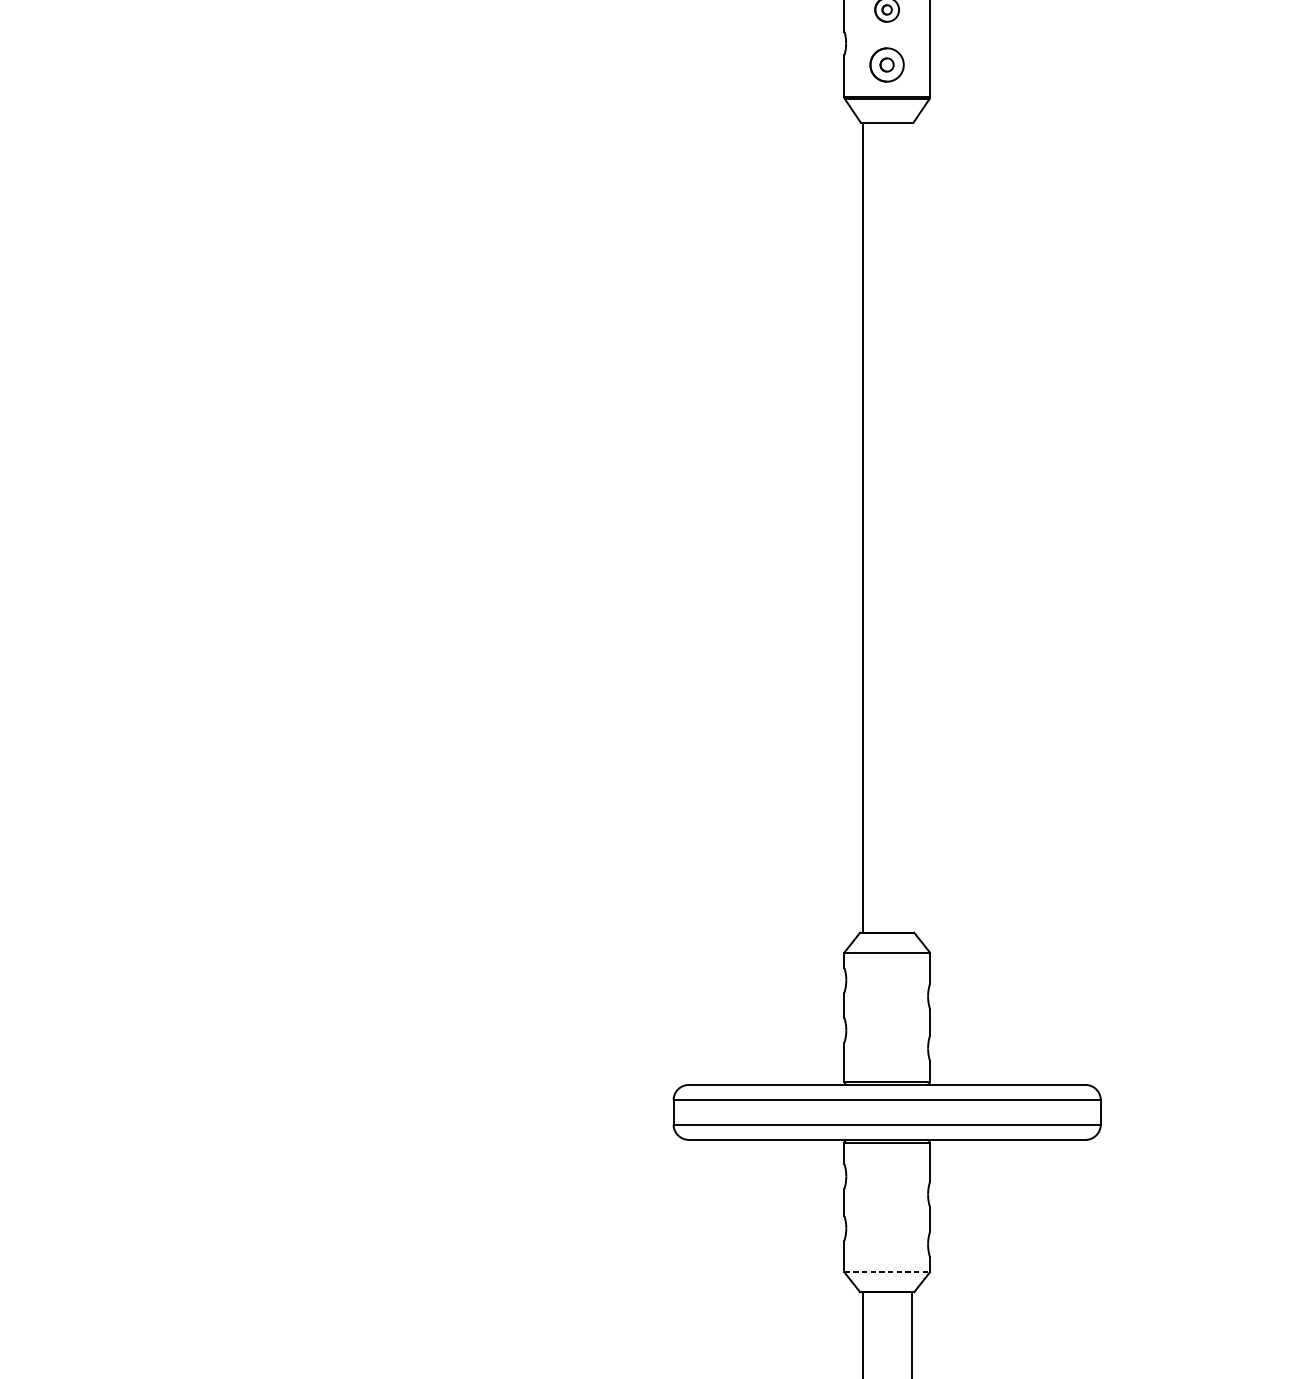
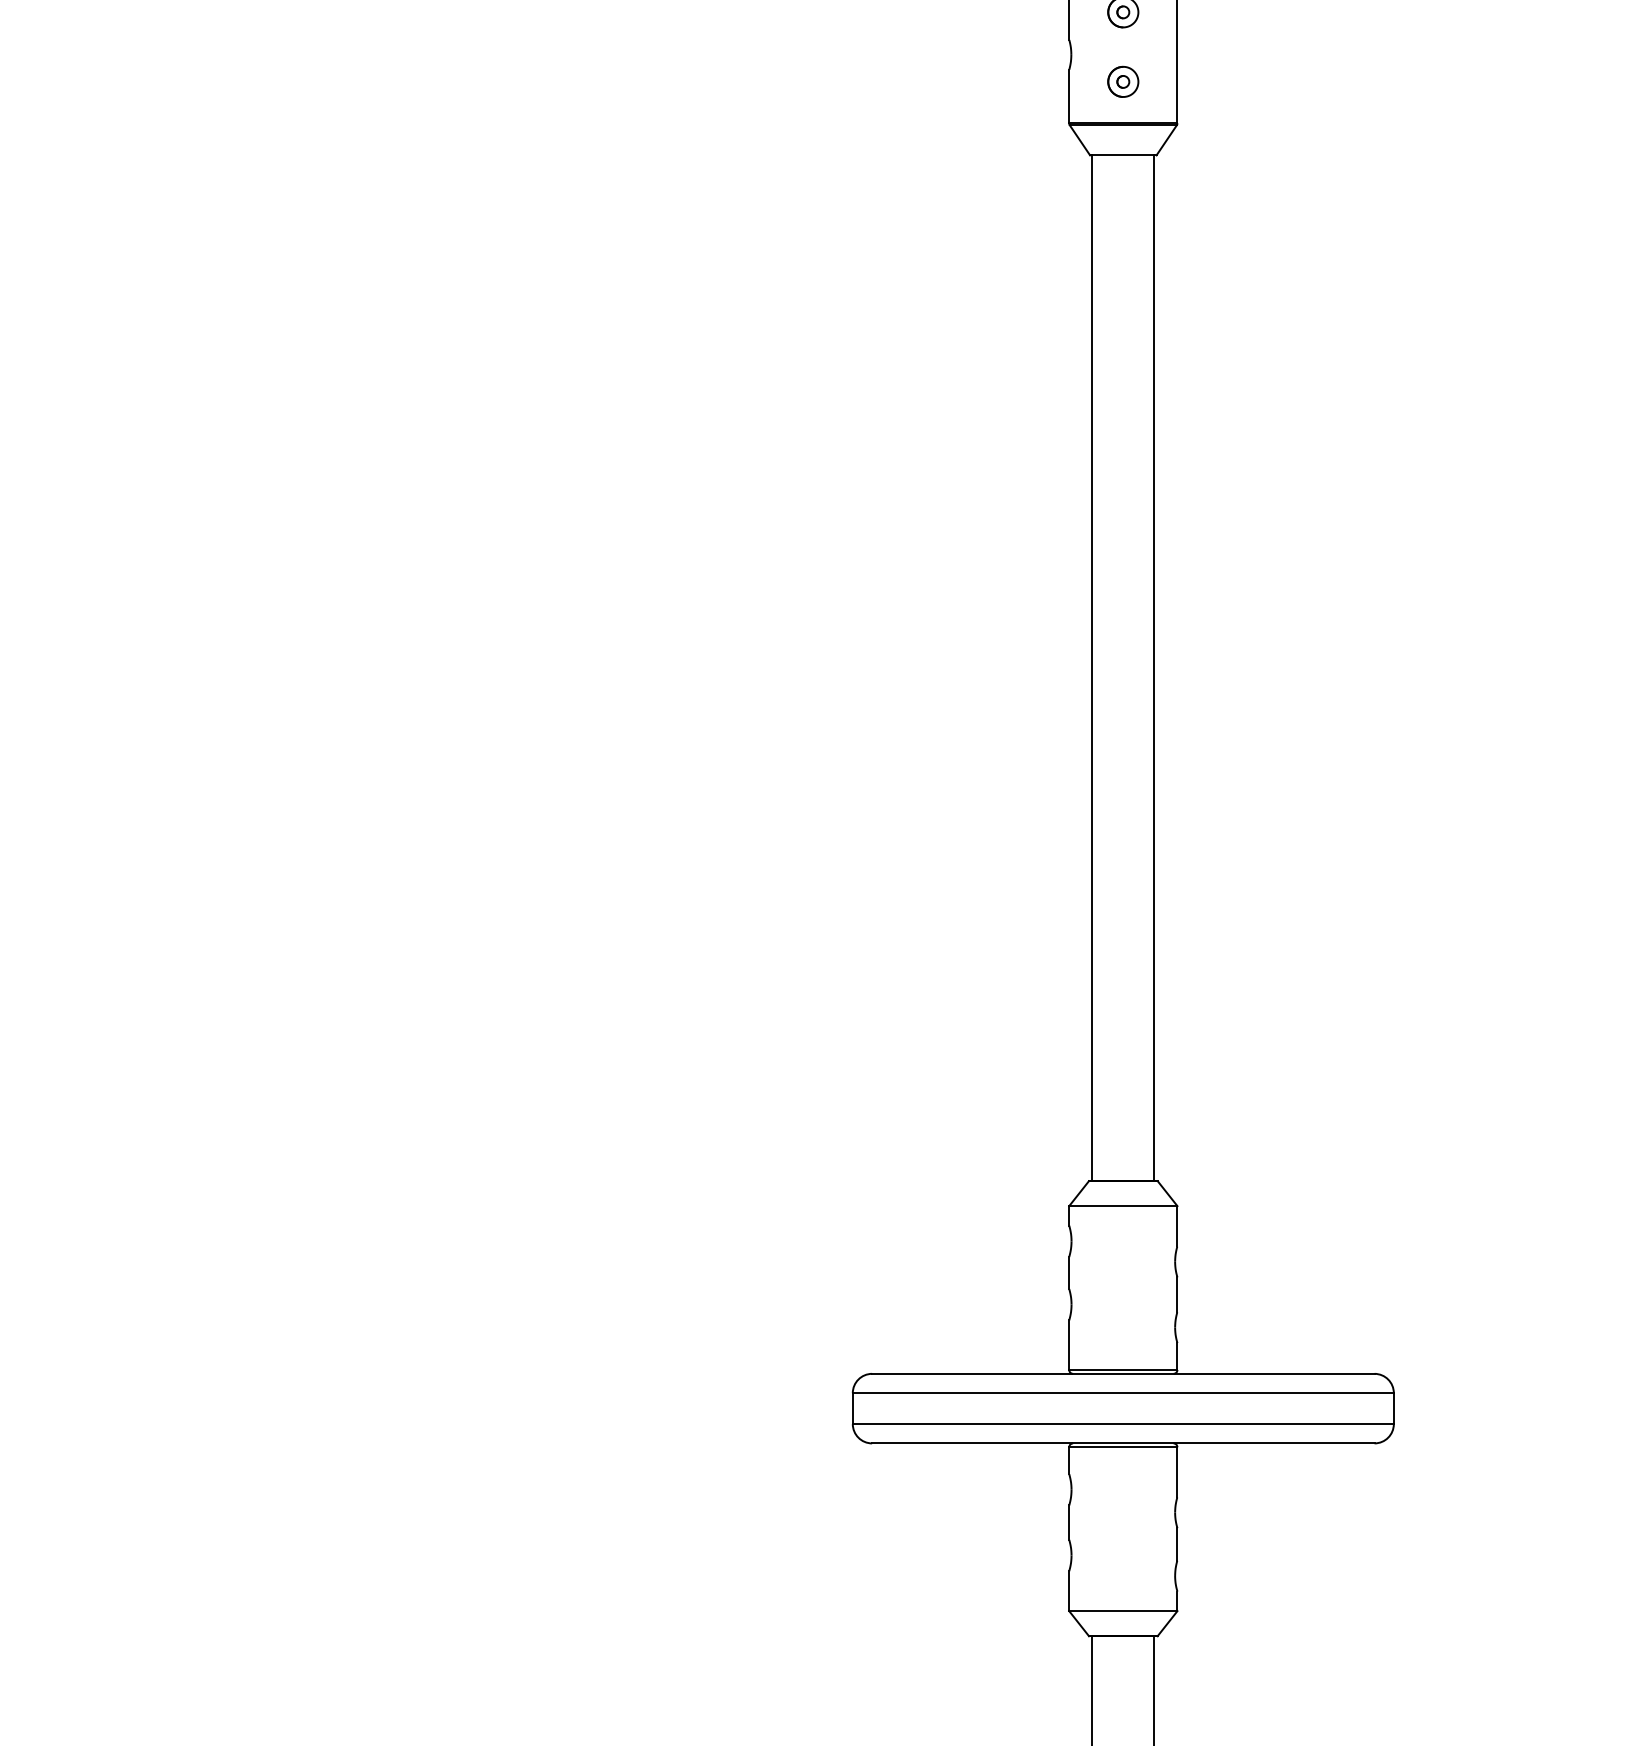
part: (887, 64) -> (1123, 81), size x0.71
line: (911, 527) -> (1154, 667), added
line: (887, 1272) -> (1123, 1611), dashed -> solid

